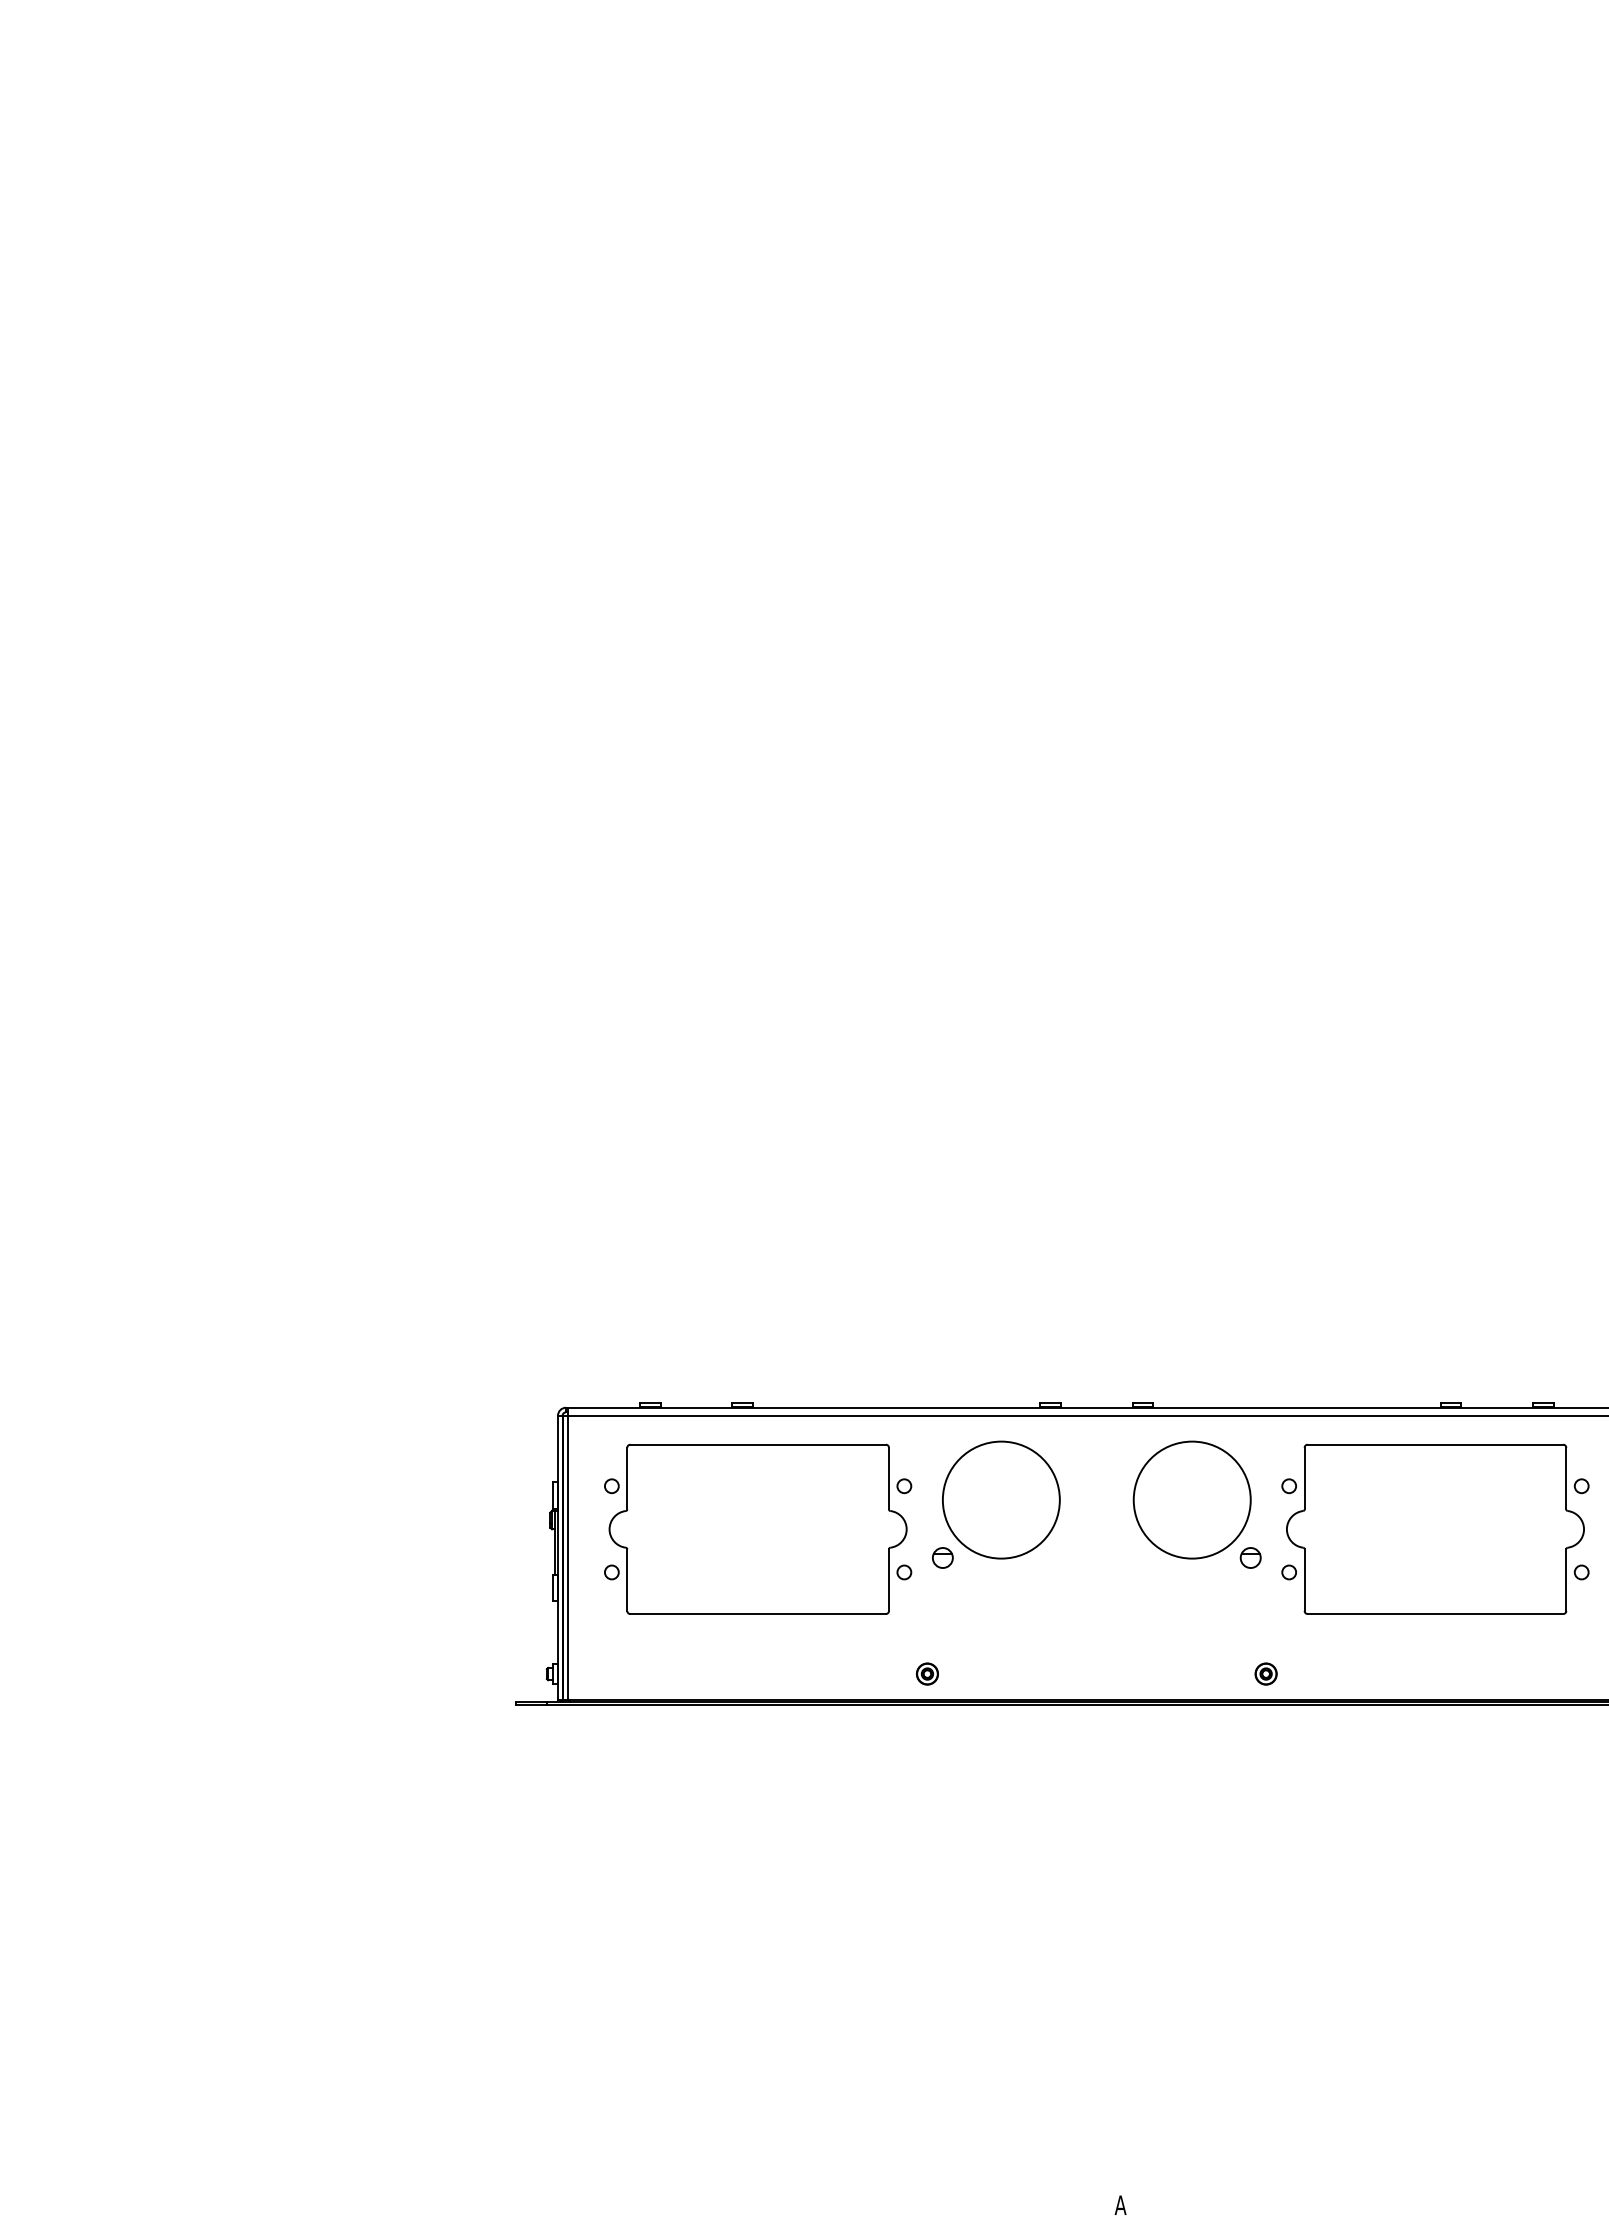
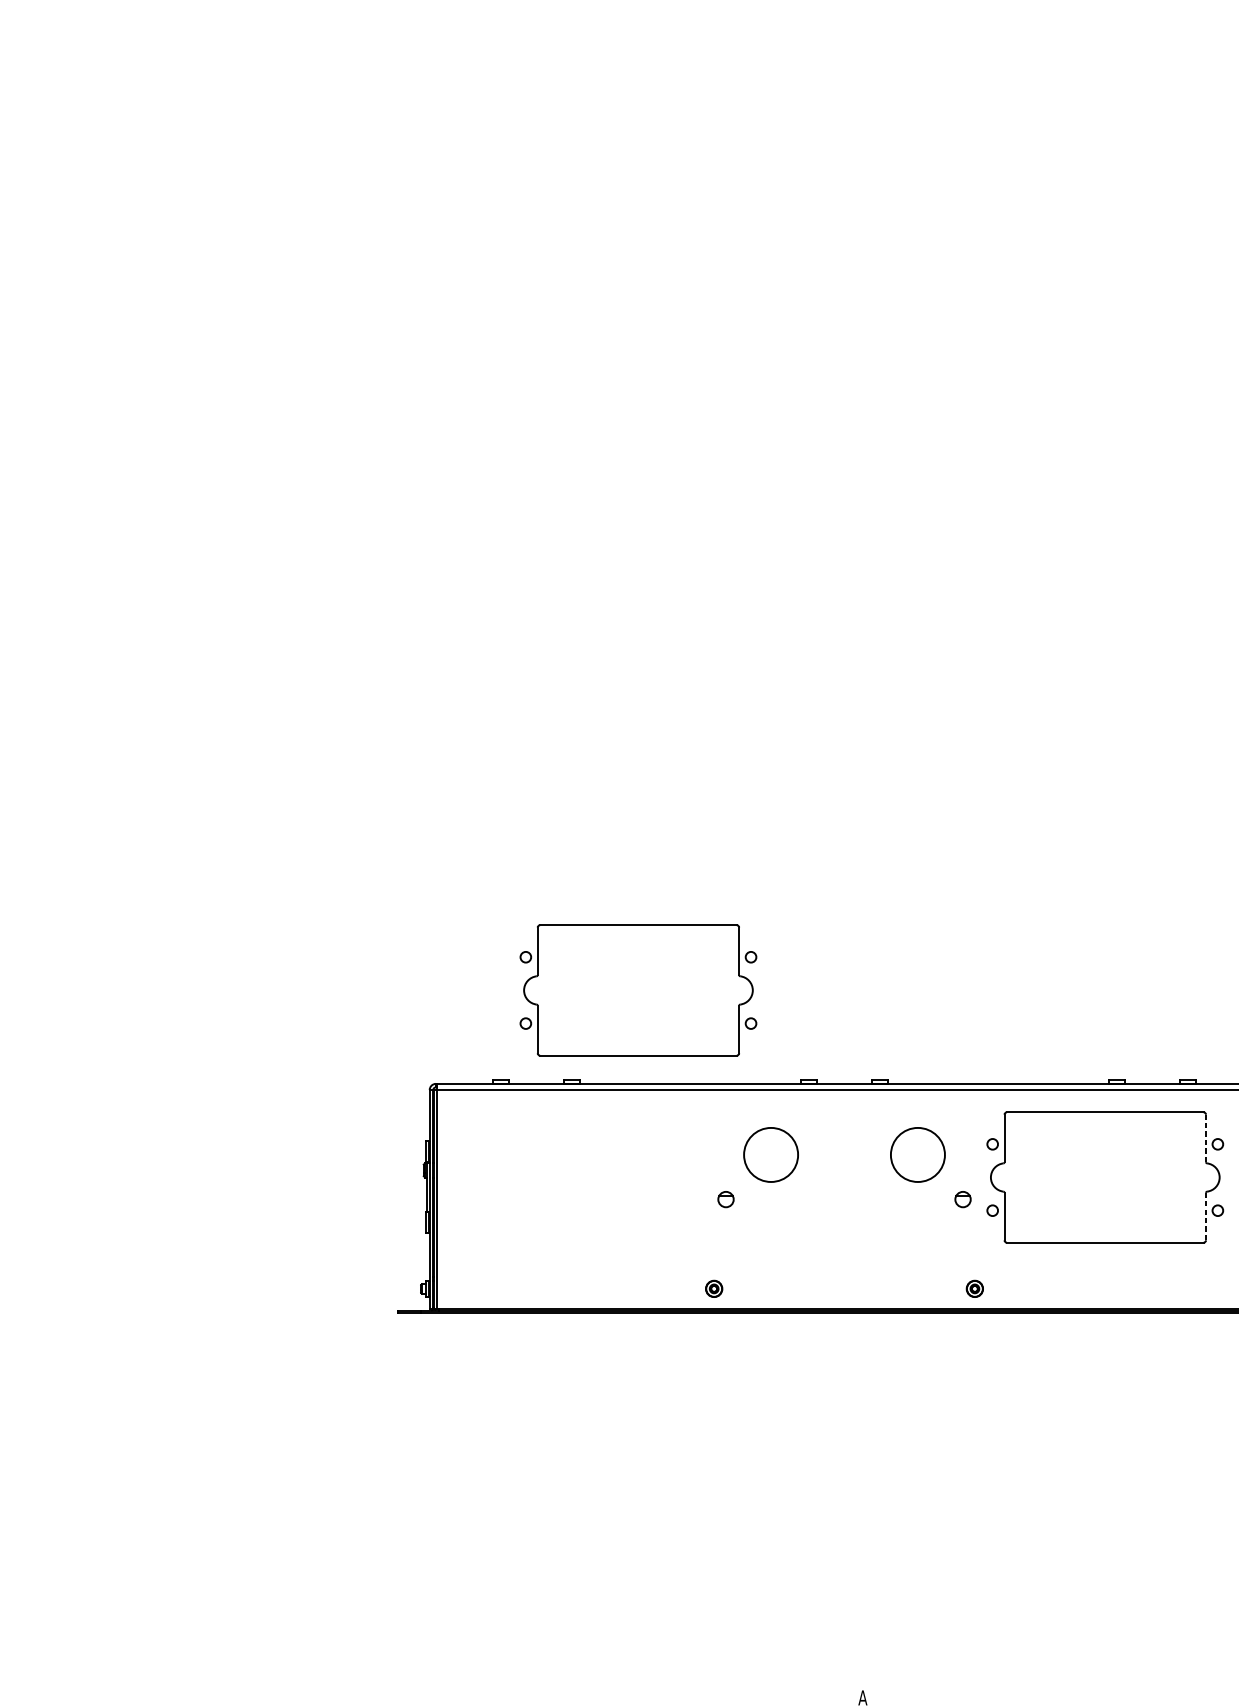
line: (1566, 1478) -> (1206, 1138), solid -> dashed
circle: (1001, 1499) -> (771, 1154), size x0.6
circle: (1191, 1499) -> (917, 1154), size x0.6
part: (758, 1528) -> (638, 989), moved
line: (1566, 1580) -> (1206, 1216), solid -> dashed

